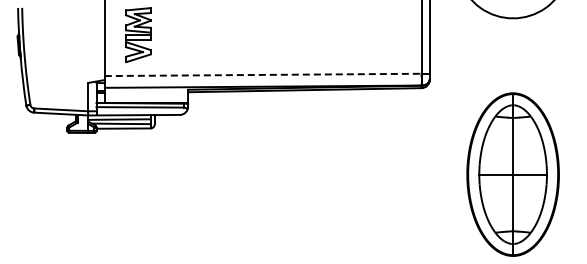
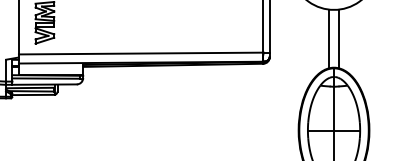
line: (506, 56) -> (328, 39), added
line: (519, 56) -> (338, 39), added
line: (263, 74) -> (141, 53), dashed -> solid

